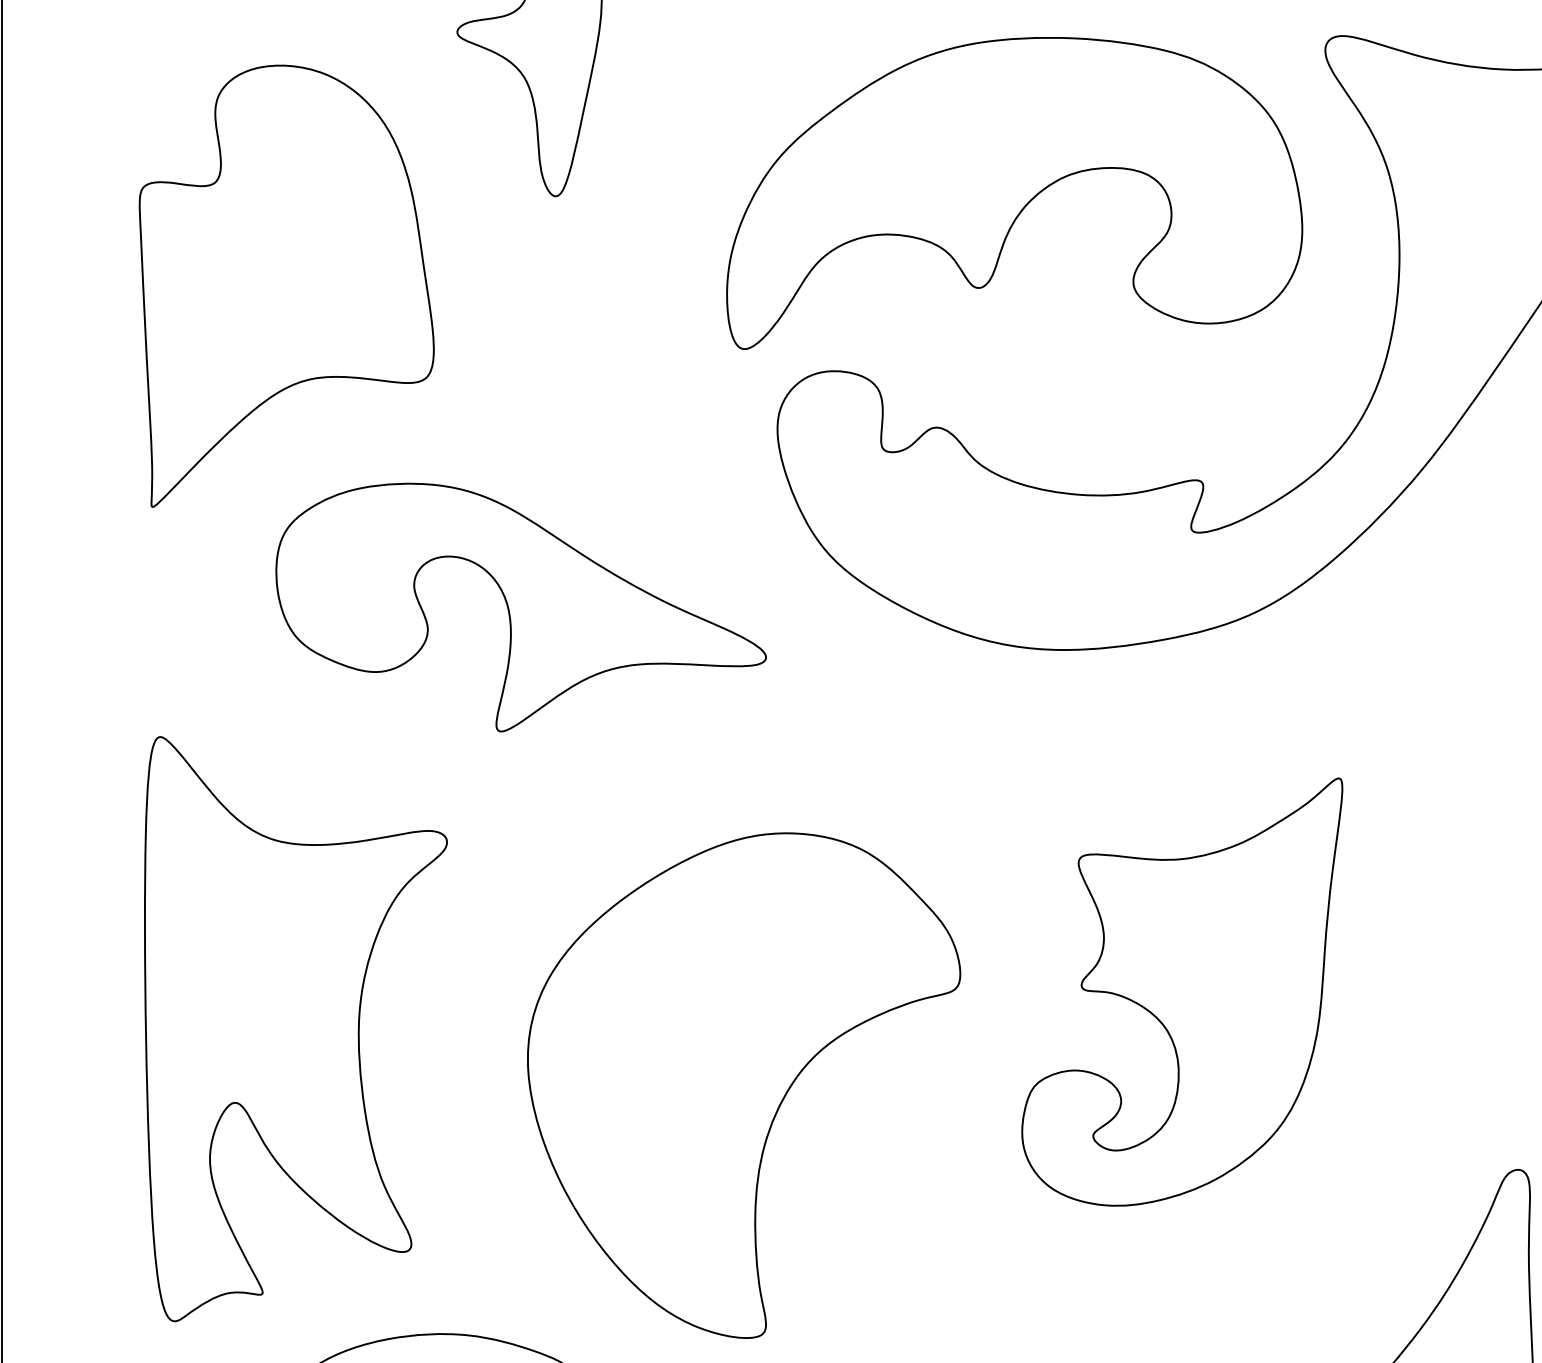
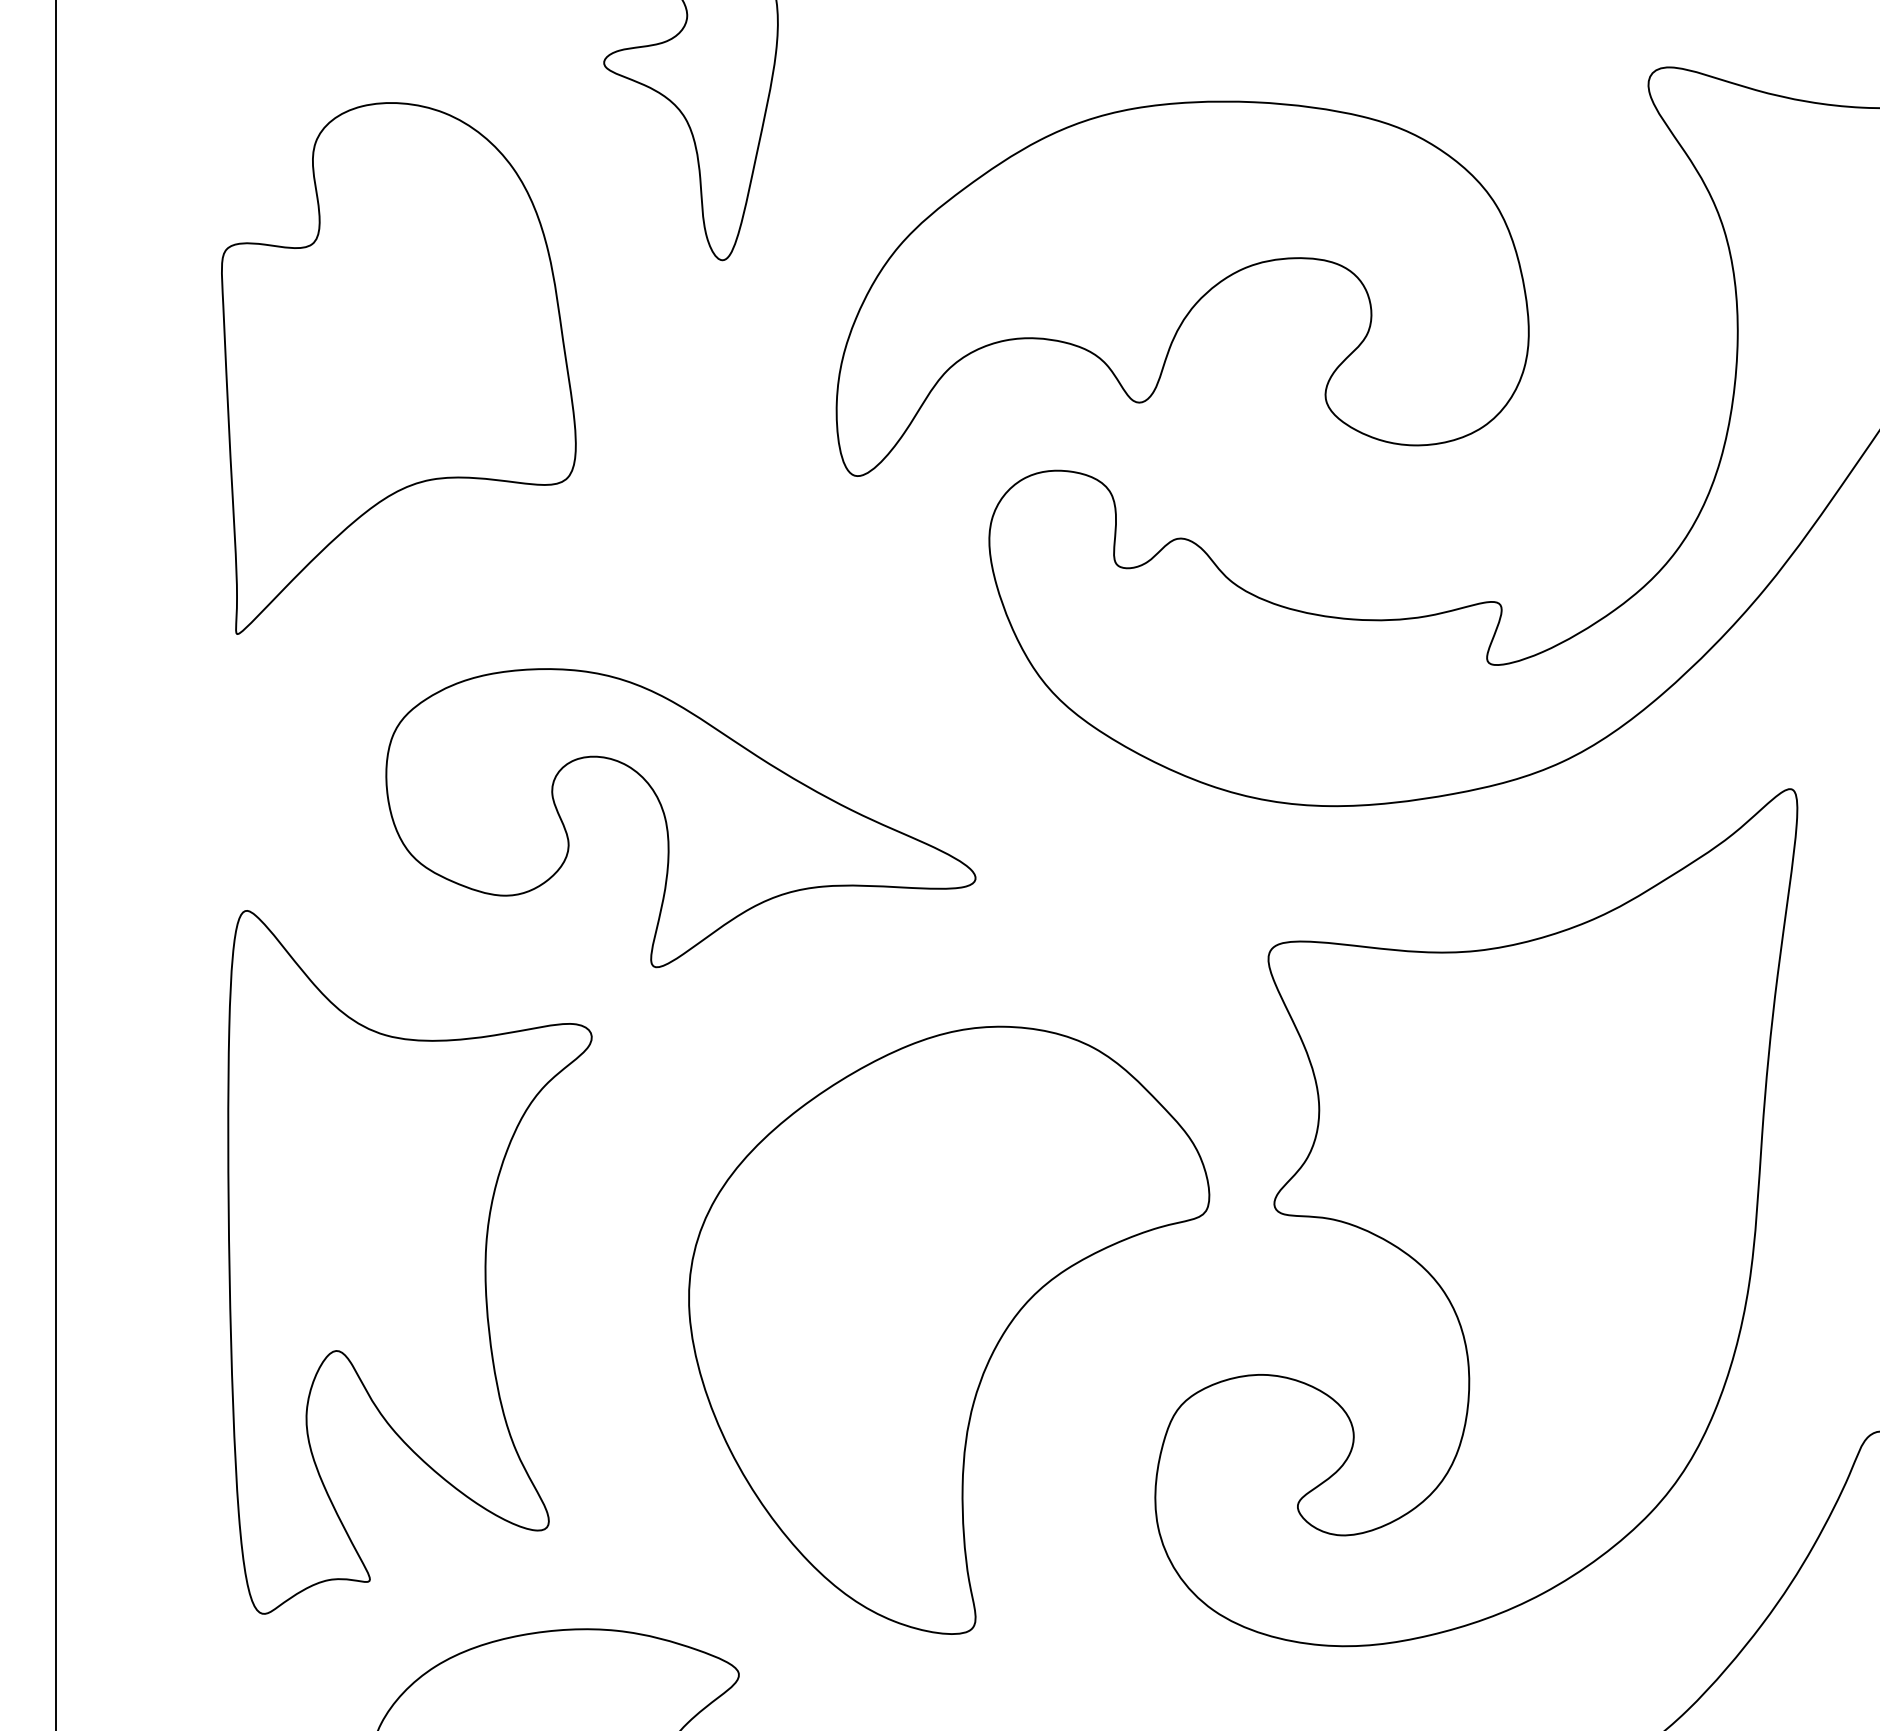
part: (1014, 193) -> (1182, 288), moved
part: (520, 607) -> (680, 818), moved
part: (1182, 991) -> (1476, 1217), size x1.67

